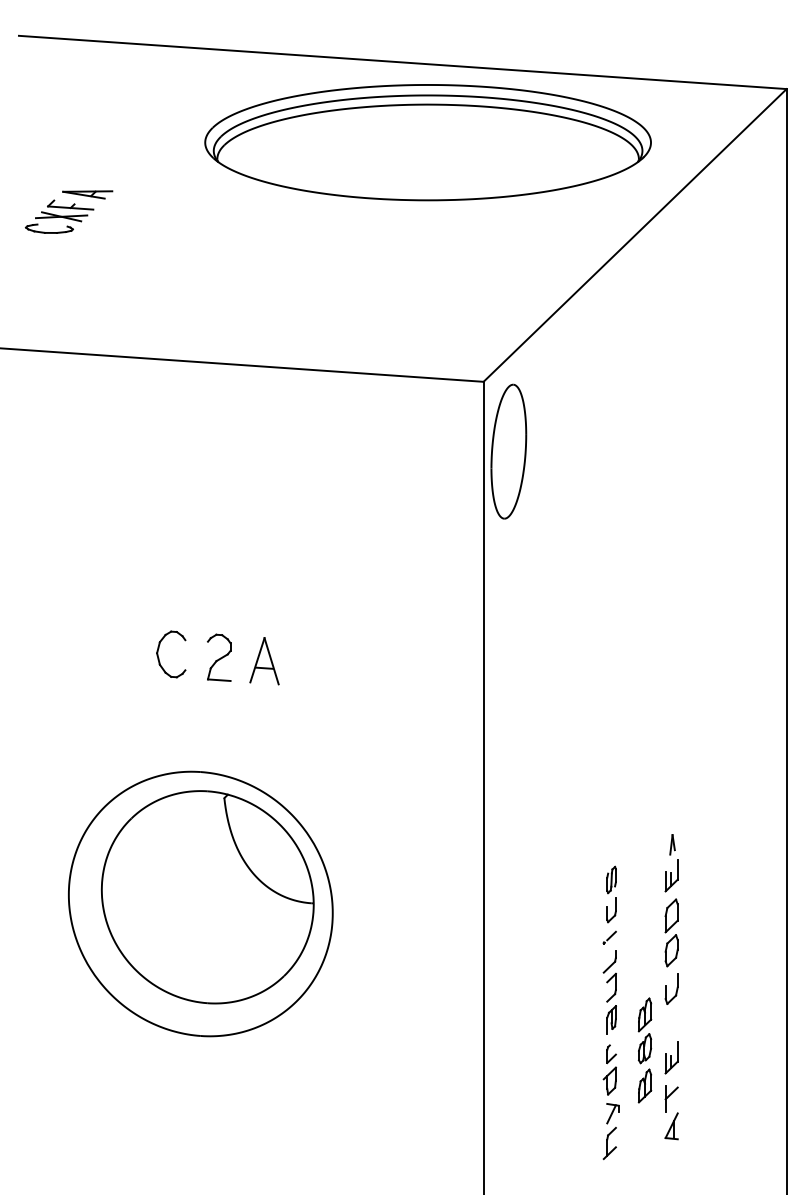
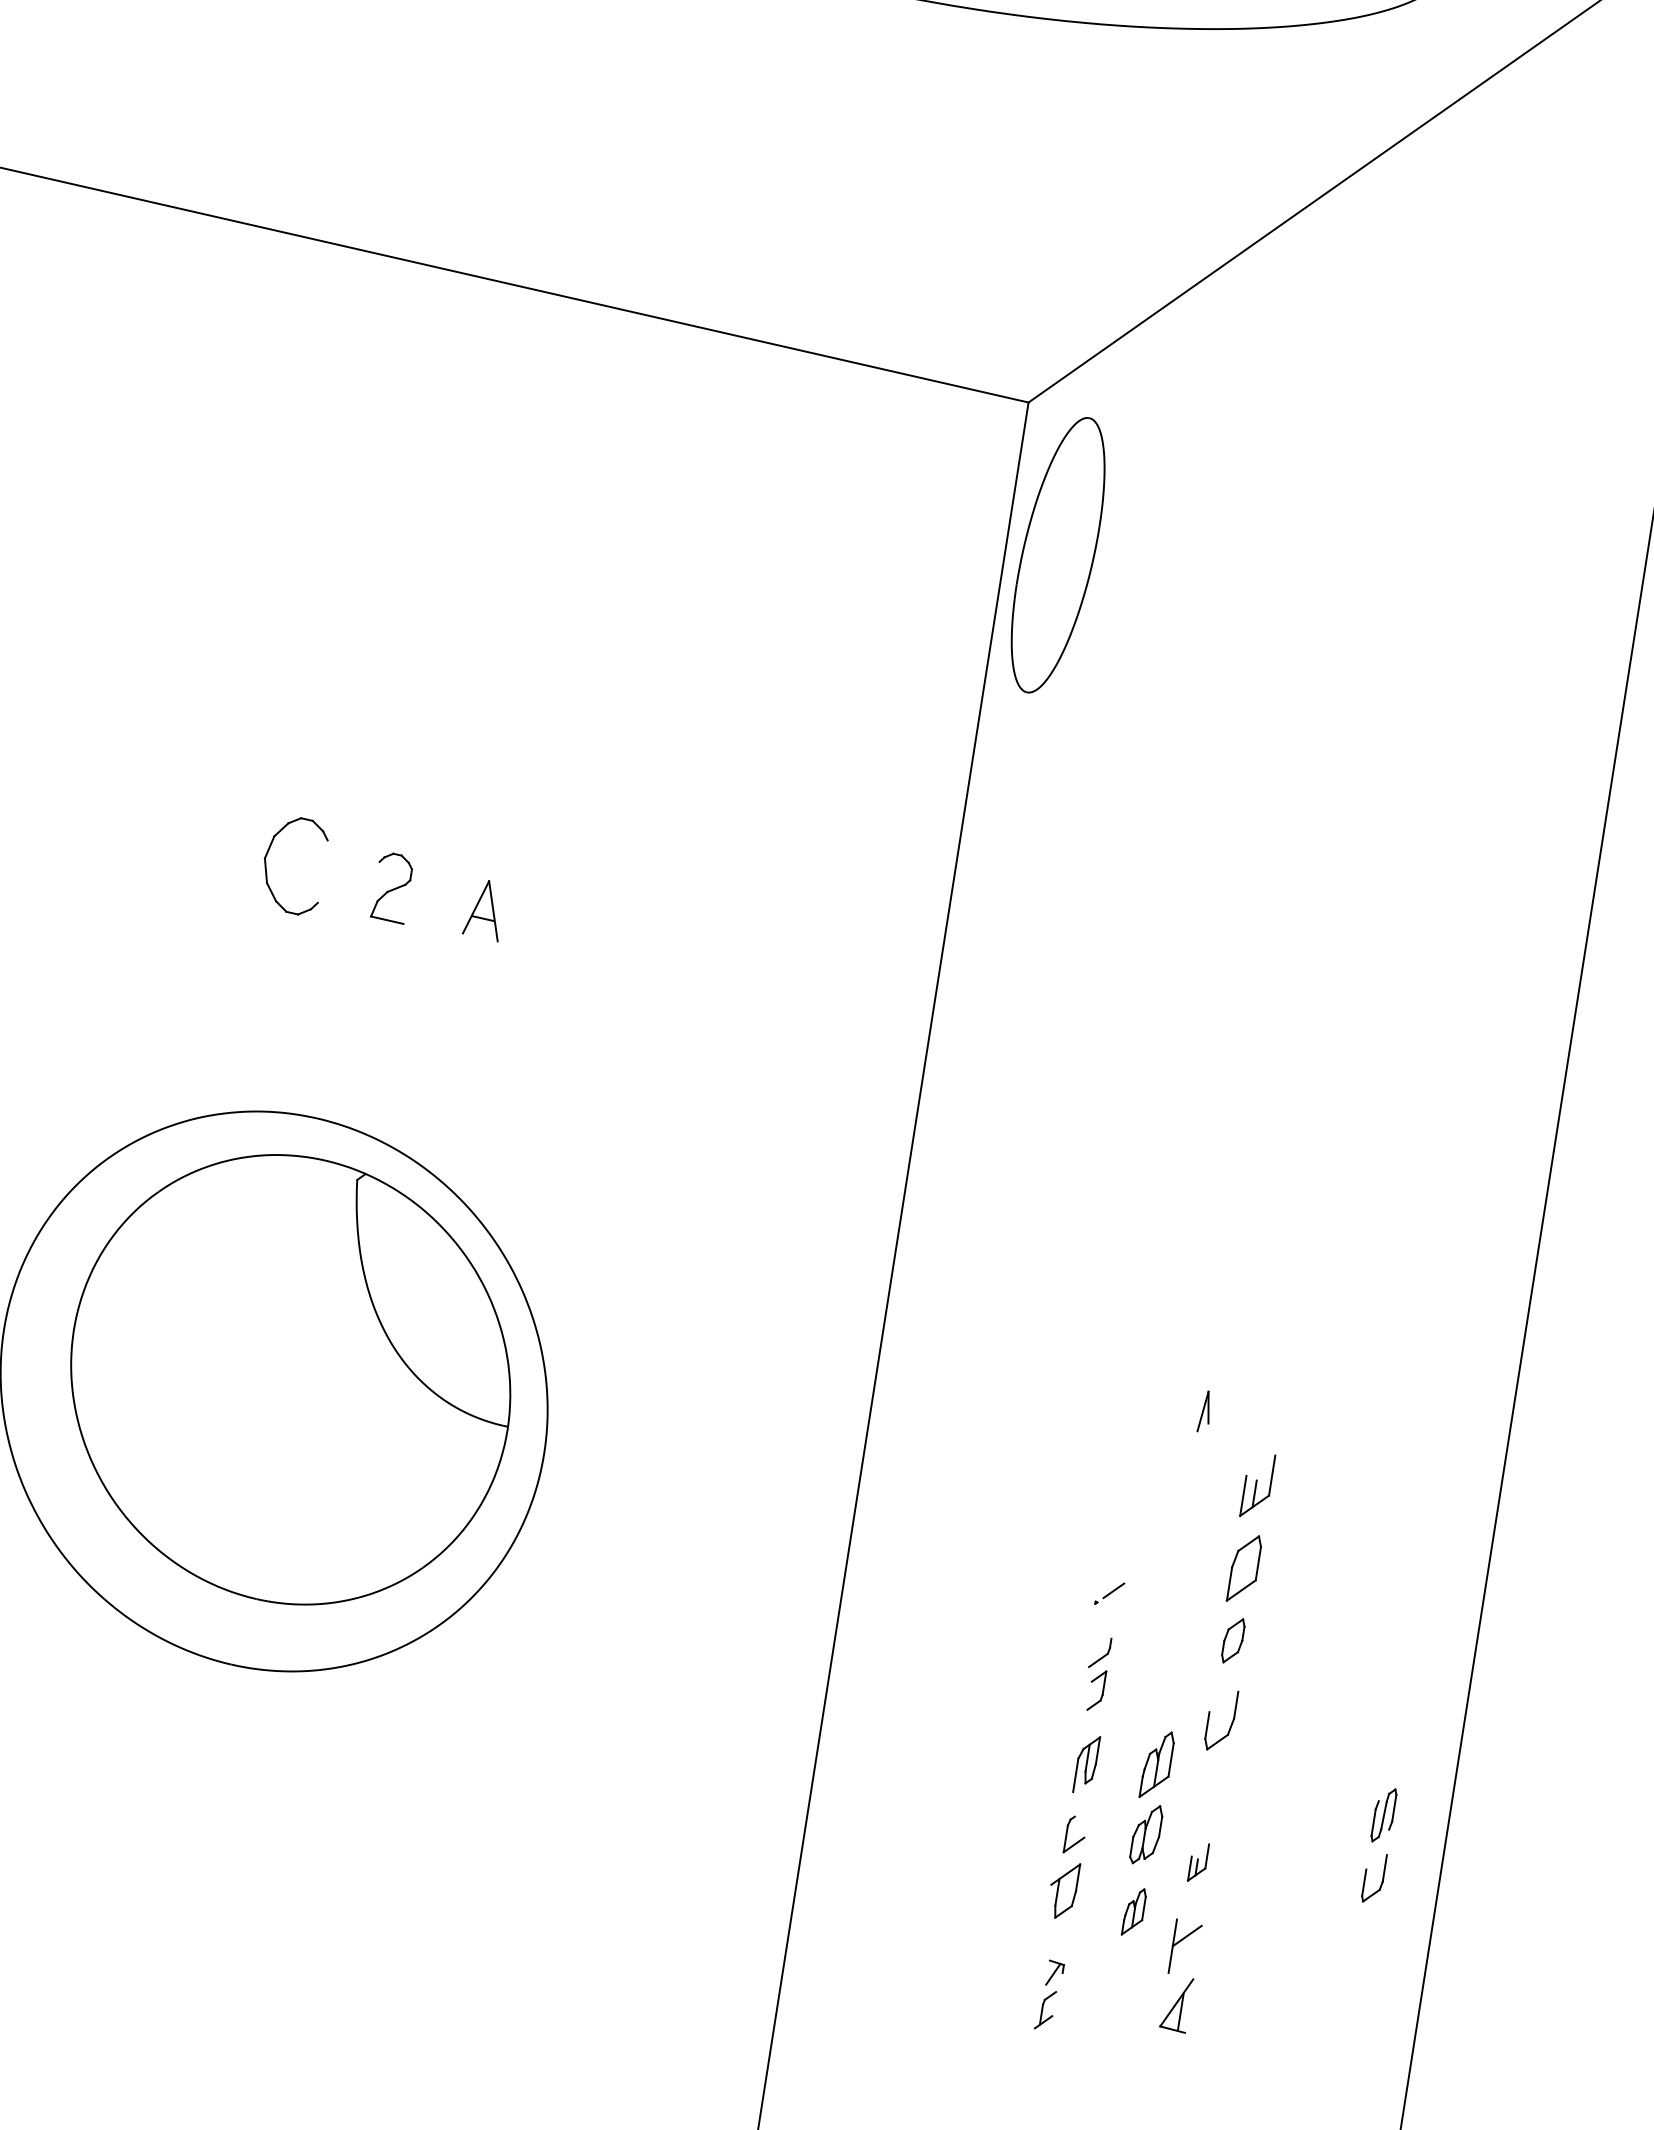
part: (219, 657) -> (392, 887), size x0.7
part: (264, 661) -> (484, 910), size x0.6
part: (672, 844) -> (1205, 1411), moved
part: (611, 894) -> (1379, 1845), moved
part: (671, 950) -> (1233, 1640), size x0.7
part: (609, 976) -> (1096, 1673), size x0.7
part: (671, 1057) -> (1198, 1861), size x0.6
part: (644, 1085) -> (1133, 1910), size x0.7
part: (610, 1131) -> (1048, 1994), size x0.6

